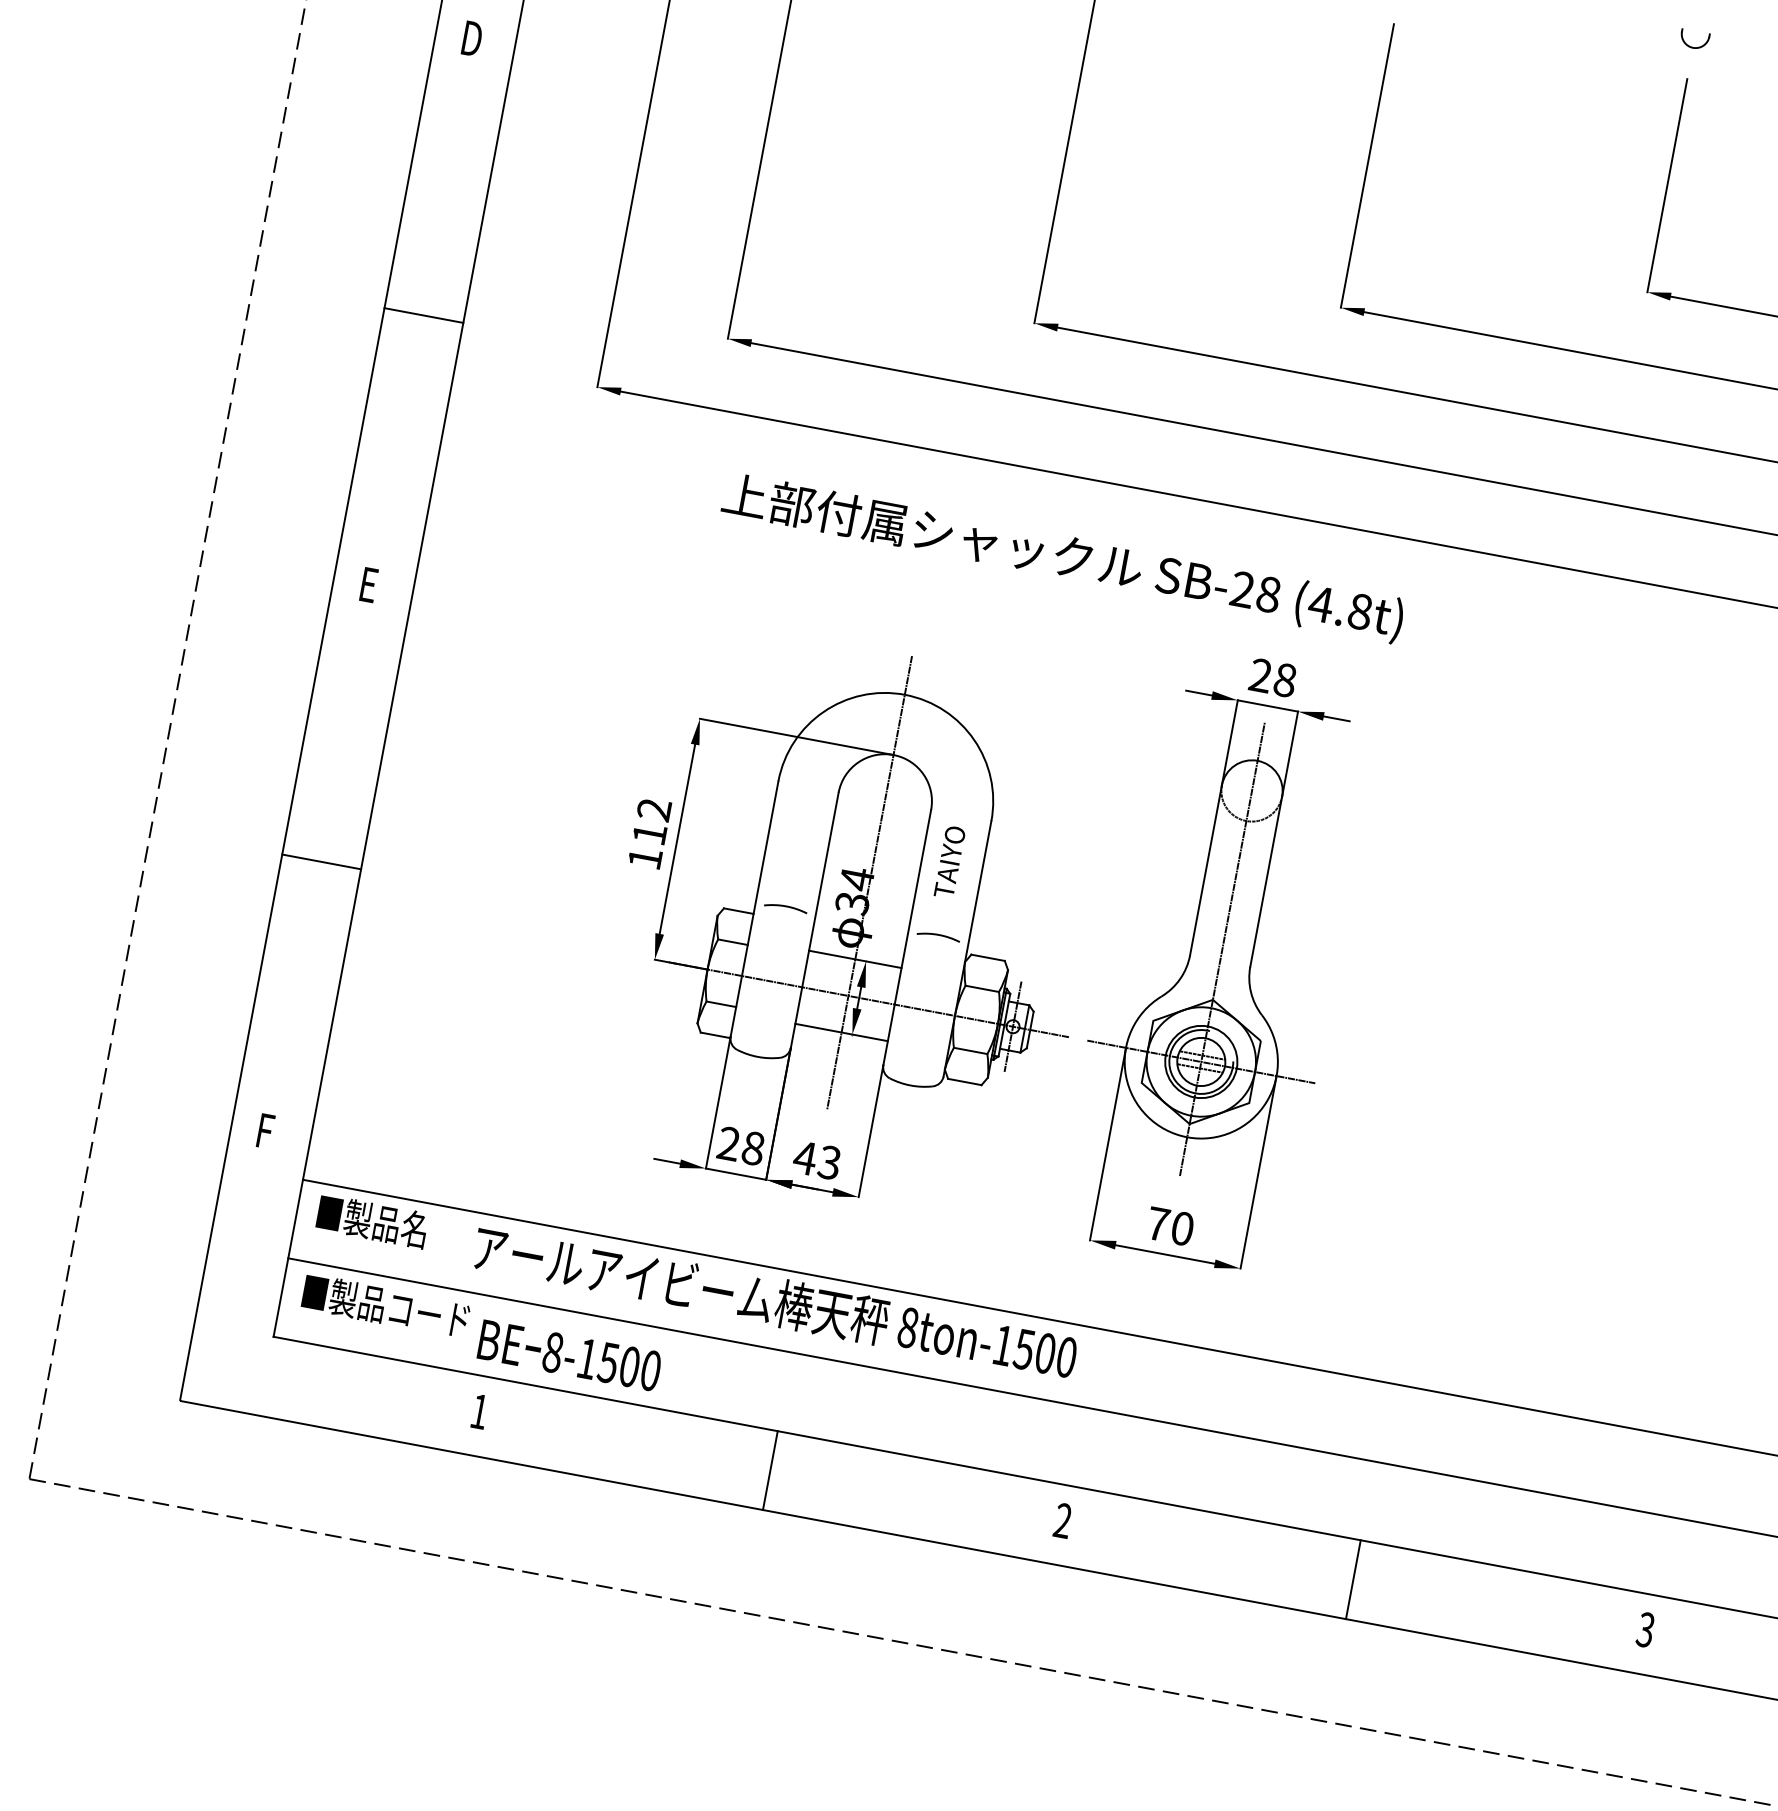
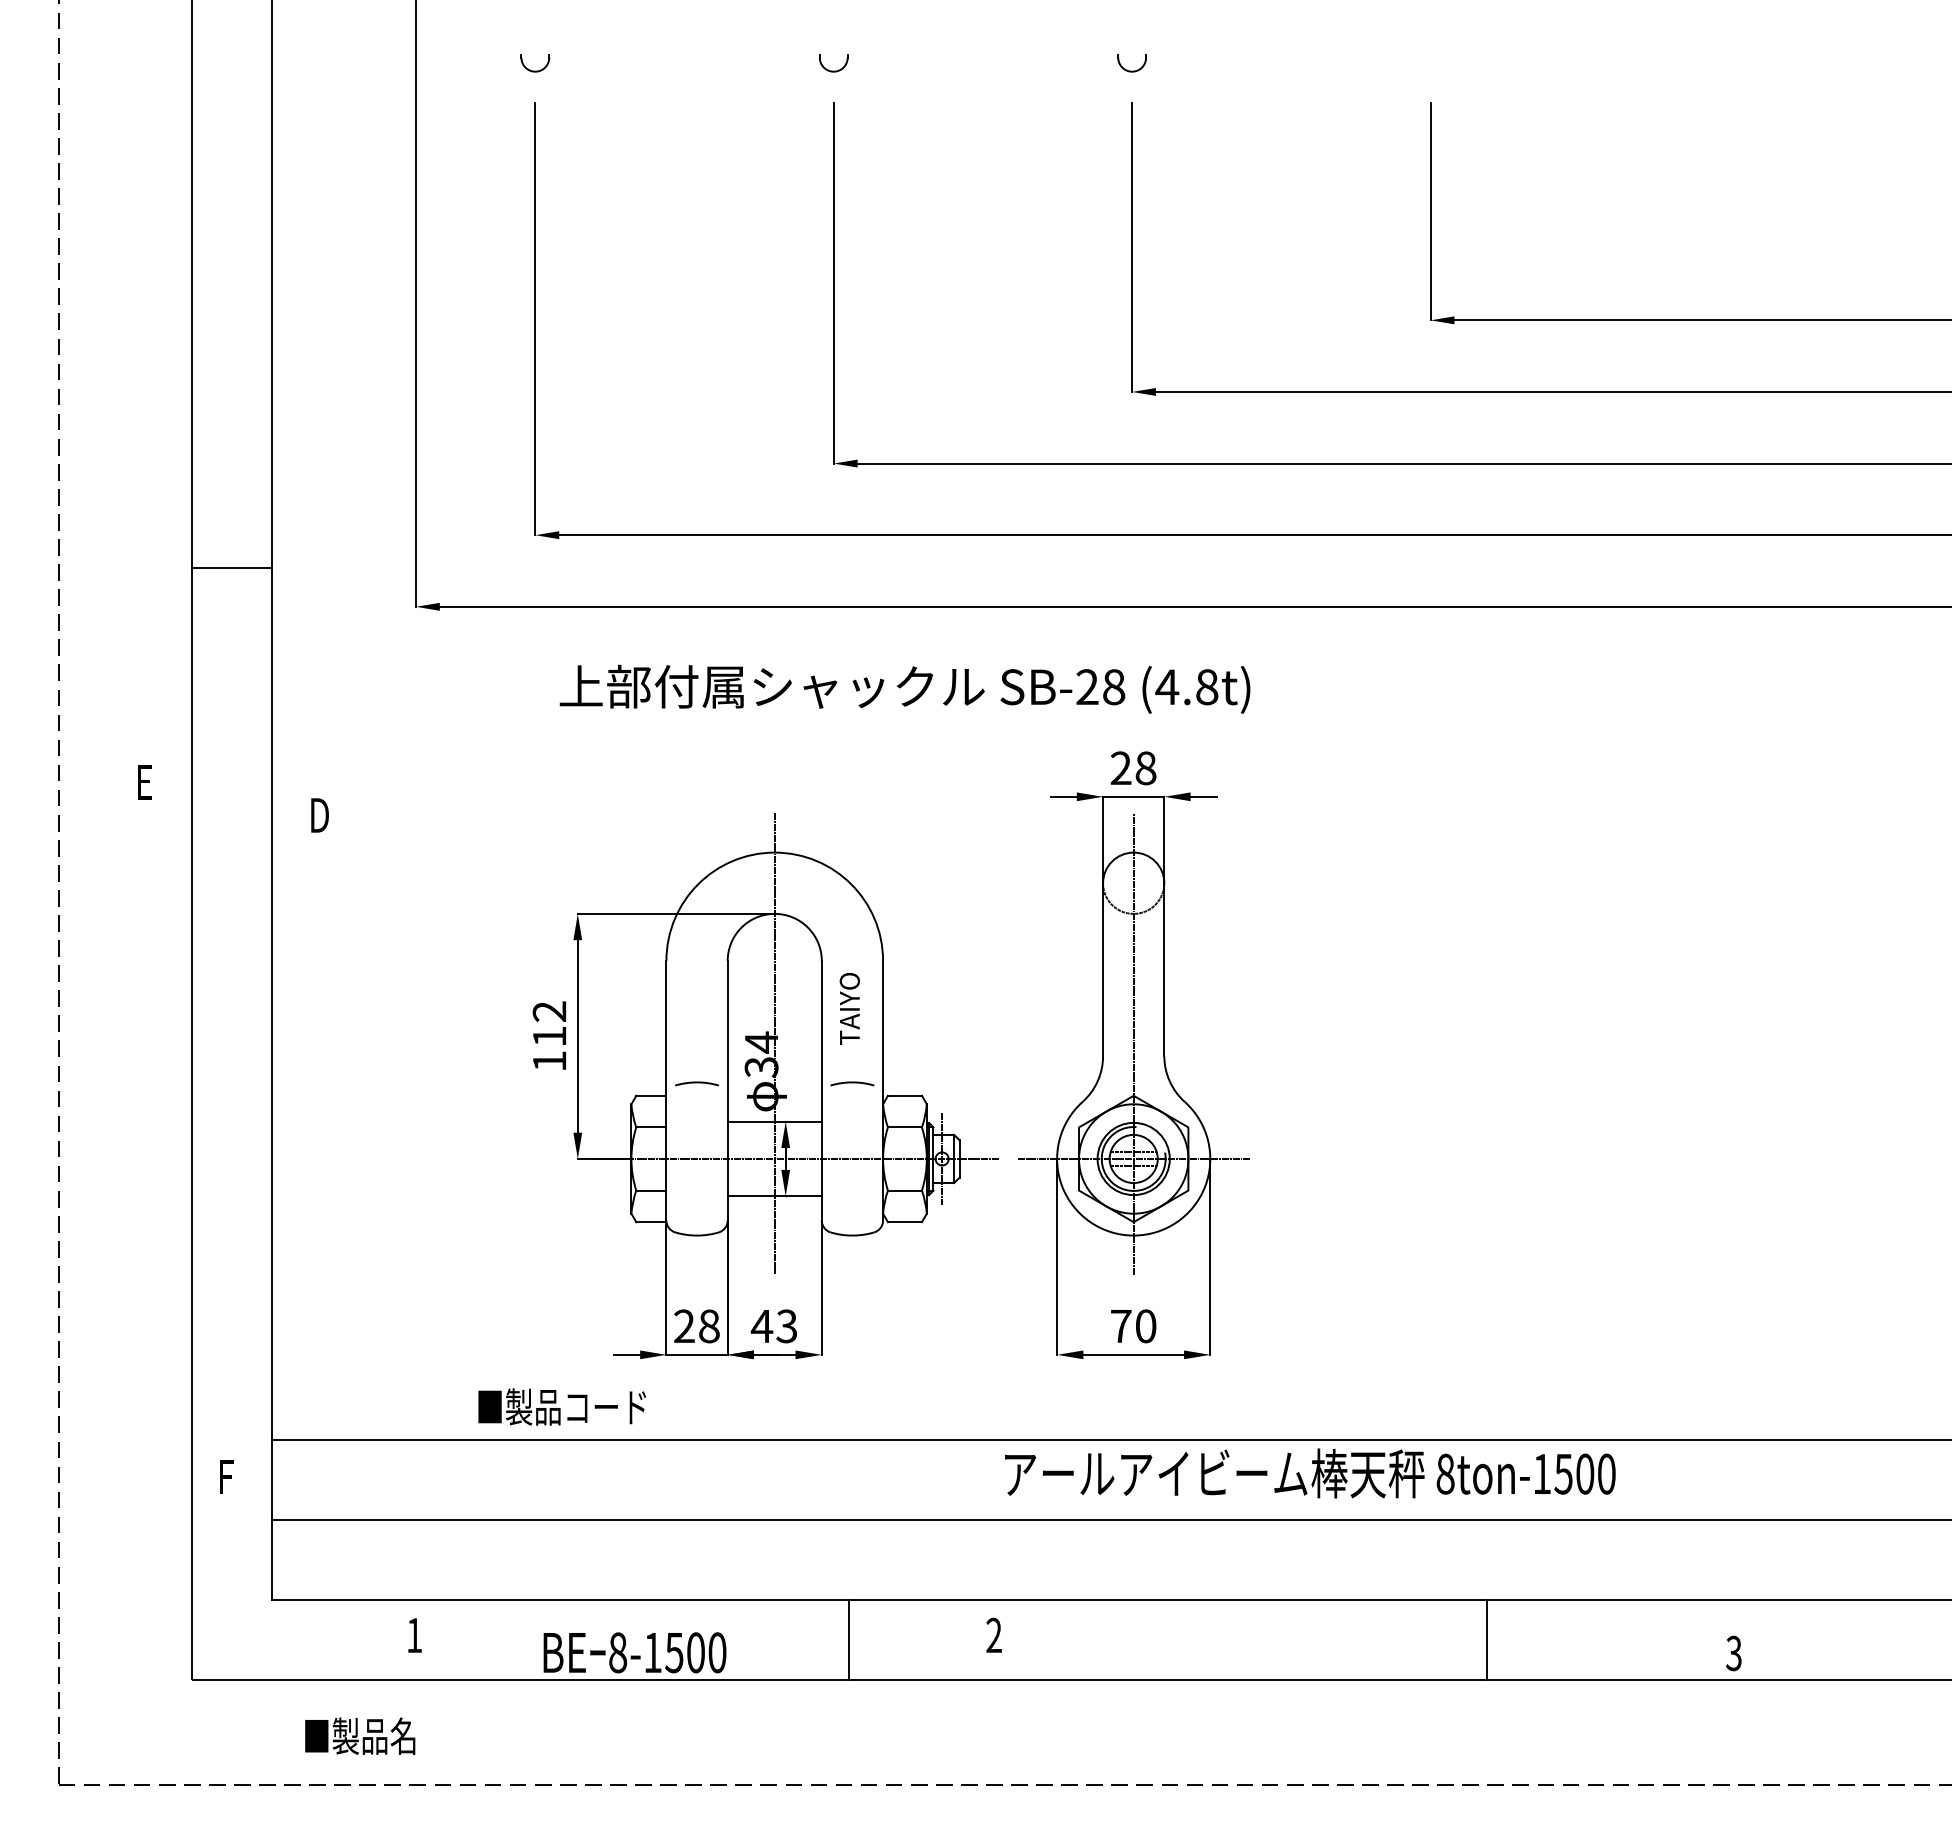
text: (471, 38) -> (319, 815), moved
part: (1693, 46) -> (1430, 70), removed
text: (368, 585) -> (144, 782), moved
line: (321, 862) -> (232, 1124), removed
text: (265, 1130) -> (226, 1476), moved
text: (372, 1220) -> (360, 1735), moved
text: (775, 1302) -> (1310, 1473), moved
text: (385, 1305) -> (561, 1406), moved
text: (569, 1355) -> (634, 1652), moved
text: (479, 1411) -> (414, 1635), moved
line: (770, 1470) -> (849, 1639), moved
text: (1062, 1519) -> (993, 1634), moved
line: (1353, 1579) -> (1487, 1639), moved
text: (1645, 1629) -> (1733, 1653), moved

